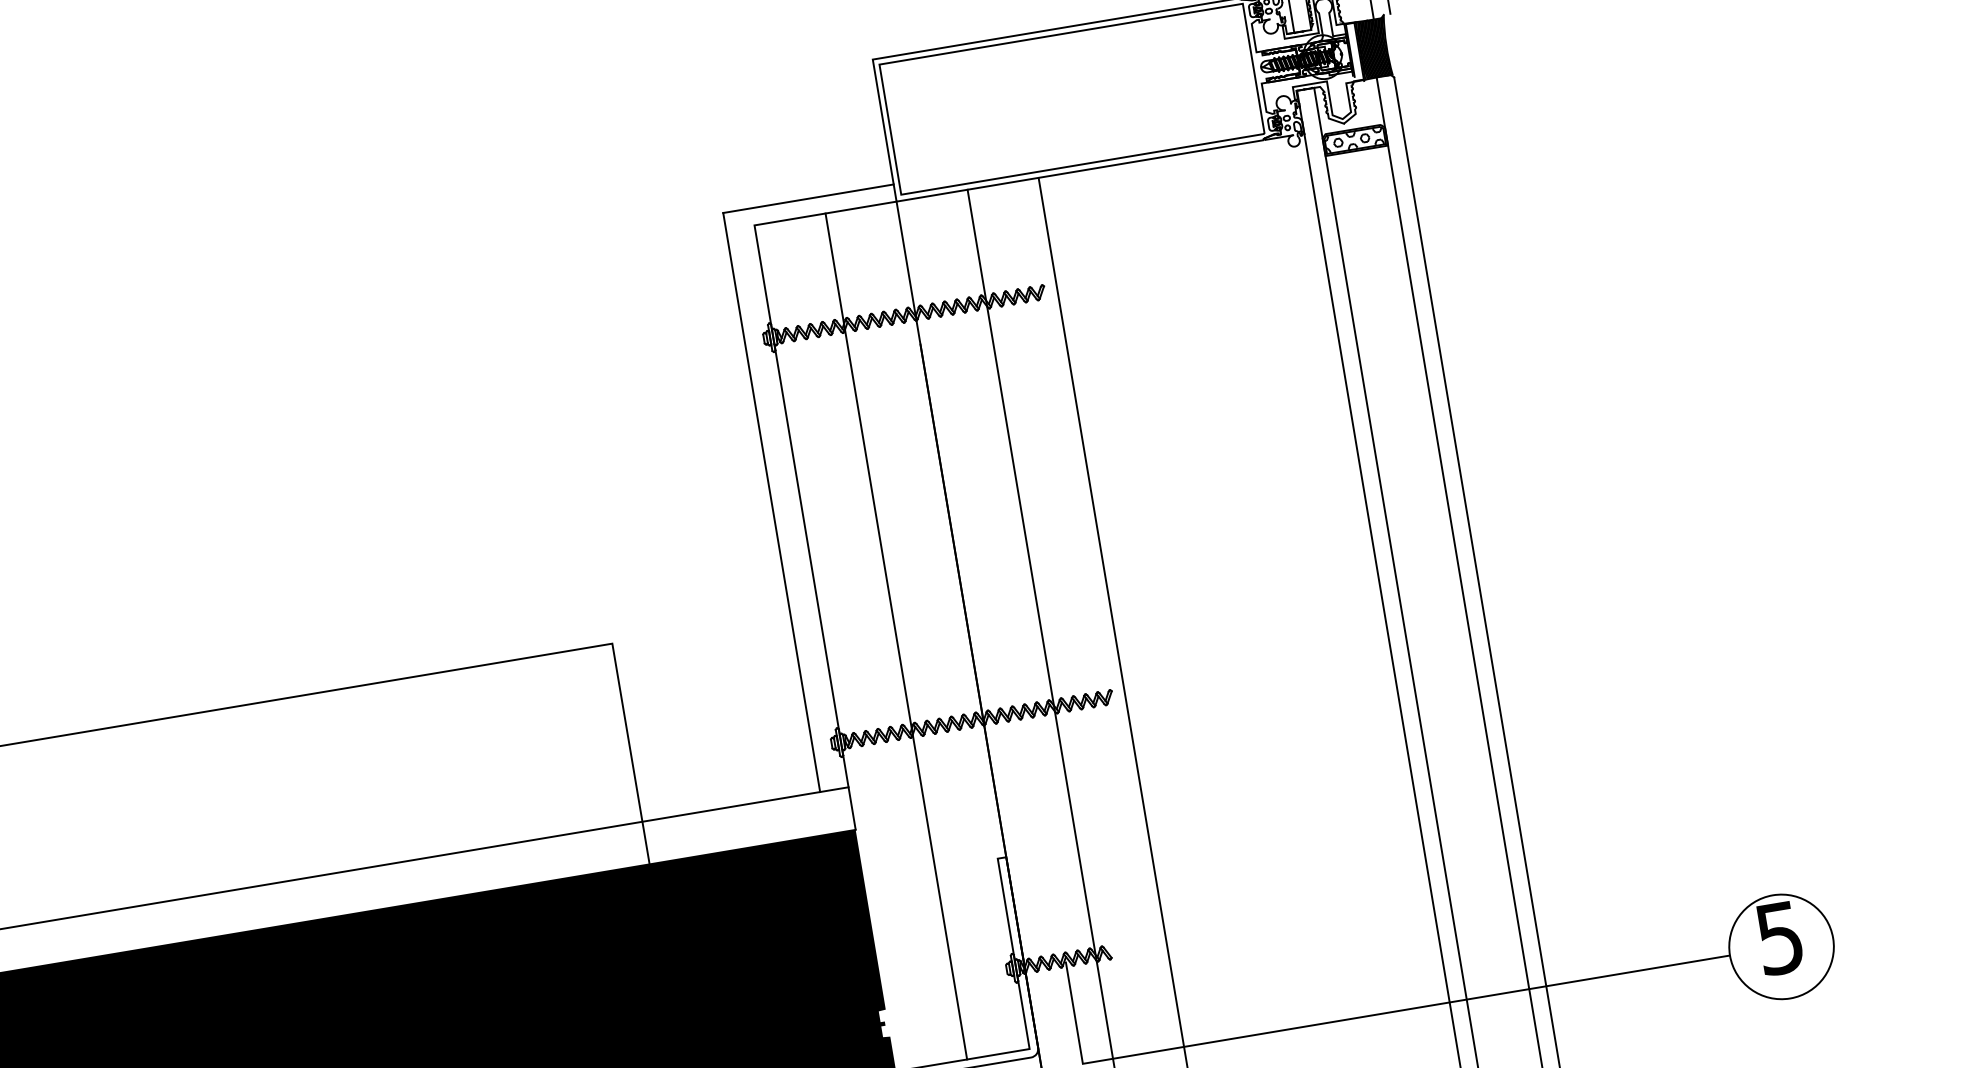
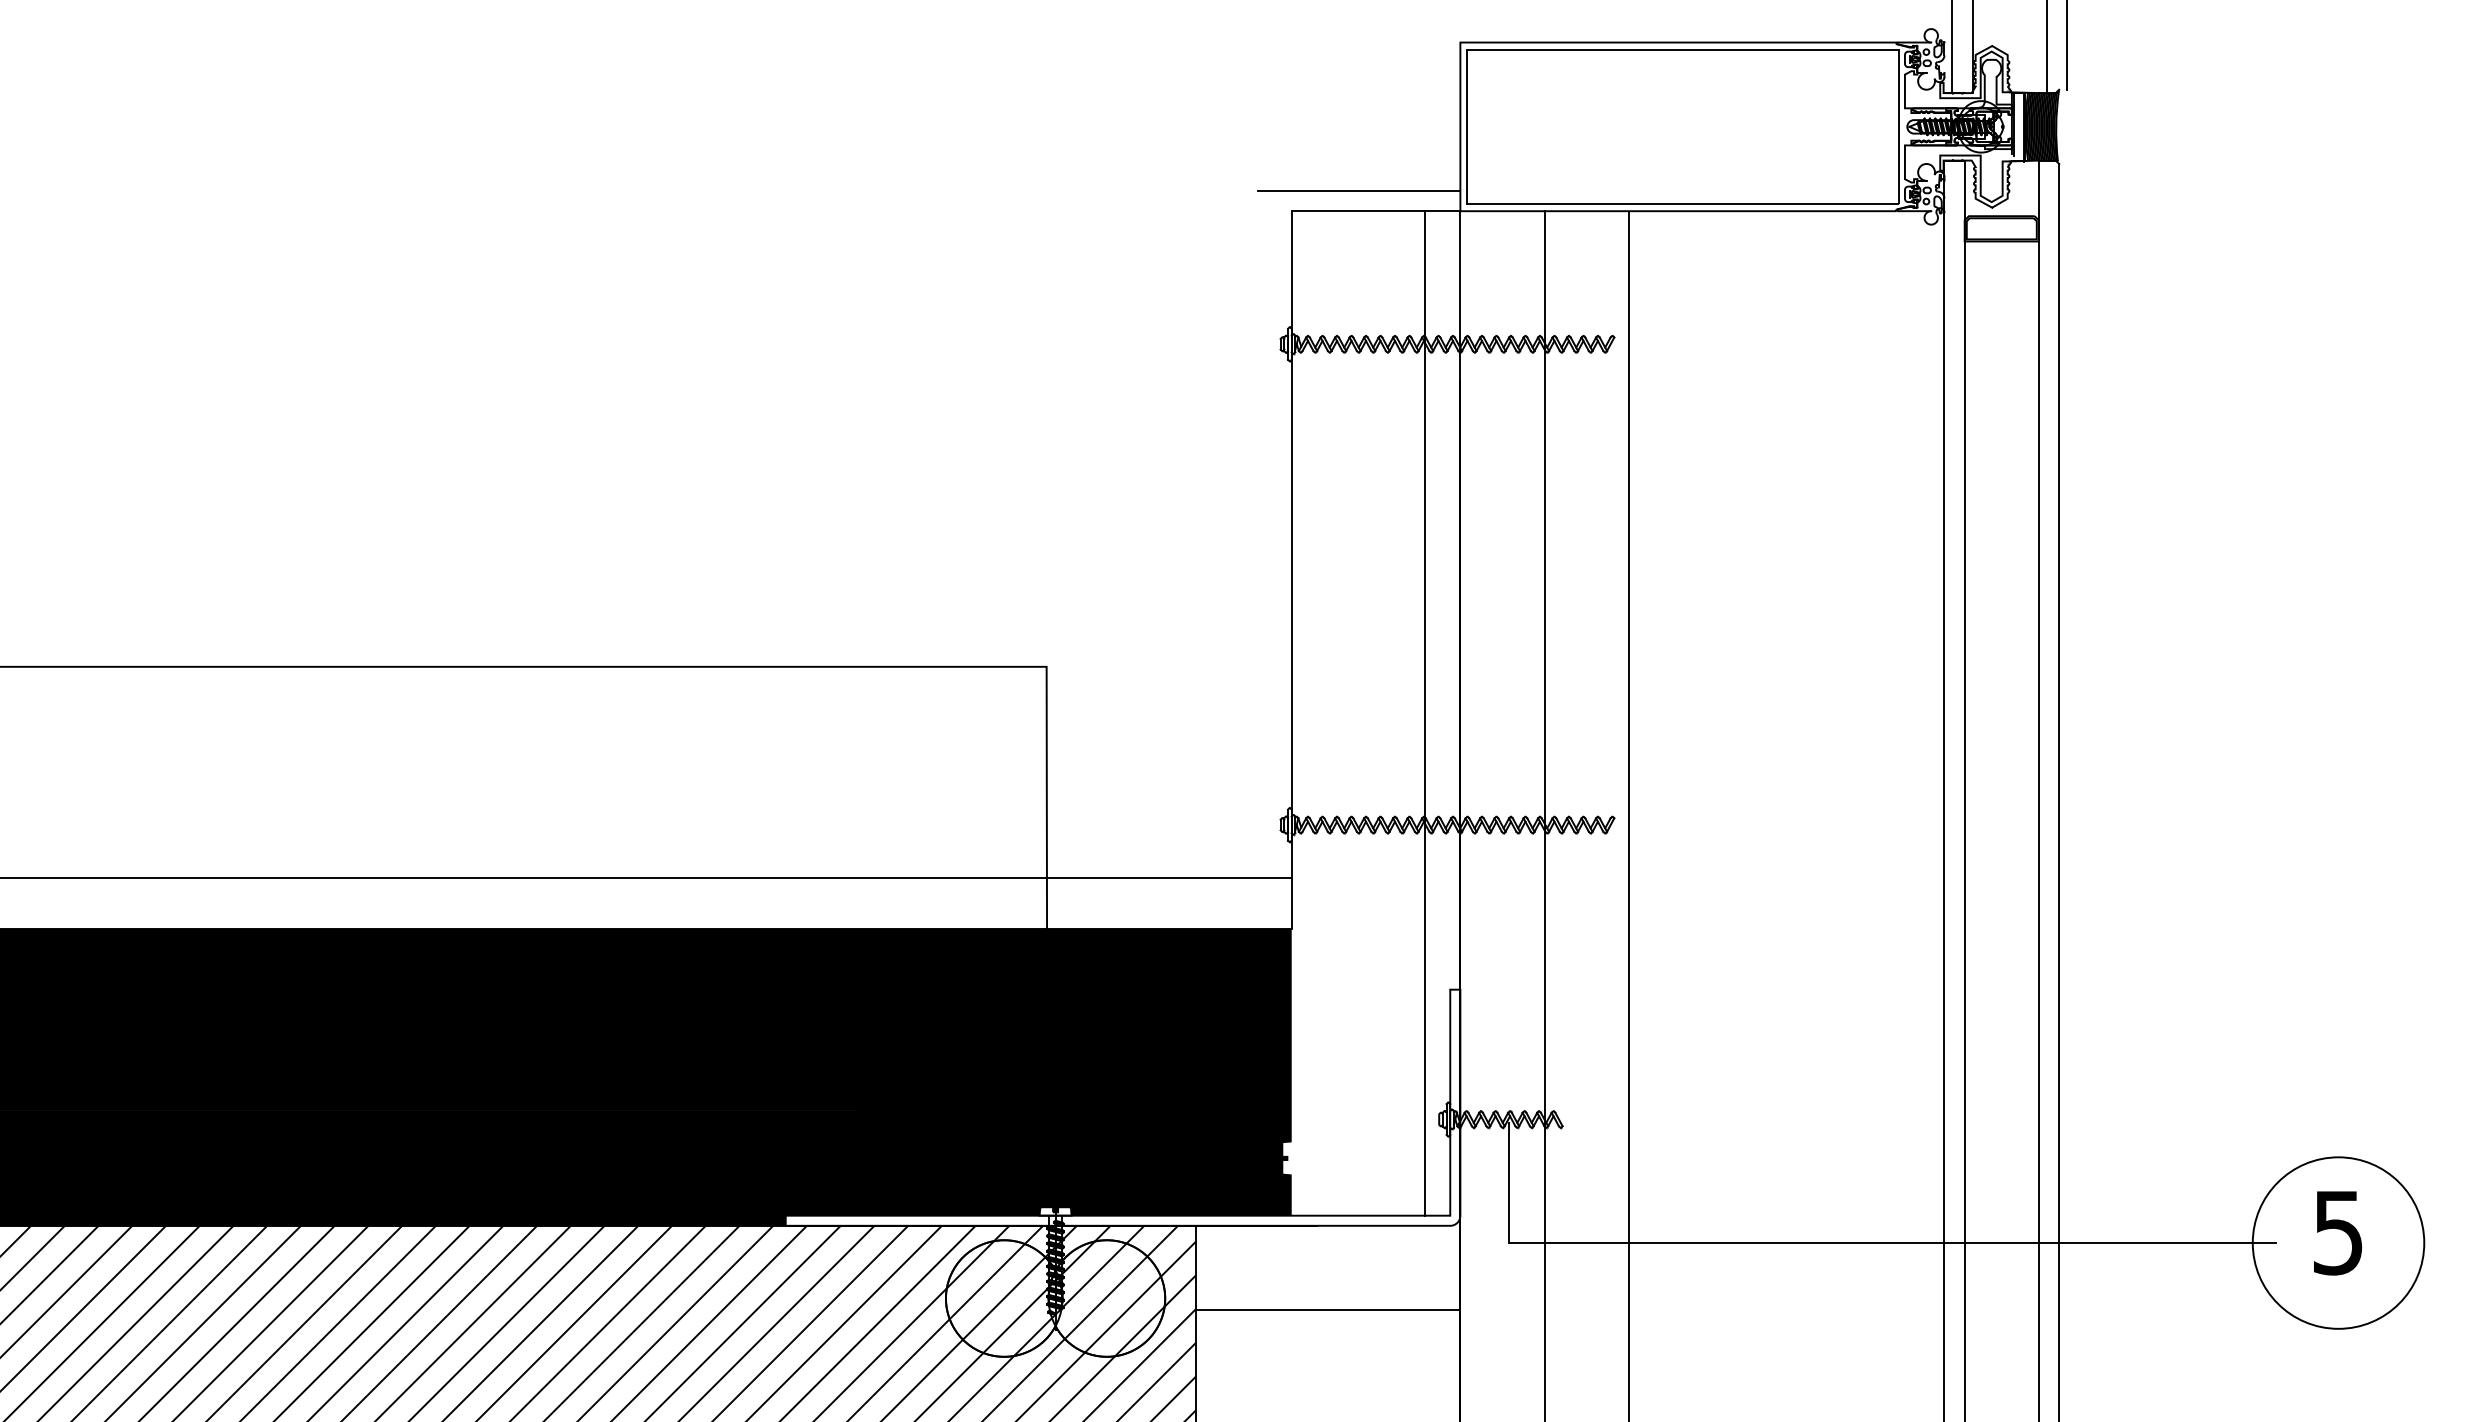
hatch: (1353, 140) -> (2000, 228), removed
line: (771, 502) -> (1257, 534), removed
line: (896, 636) -> (1425, 713), moved
circle: (1781, 946) -> (2338, 1242), size x1.4

